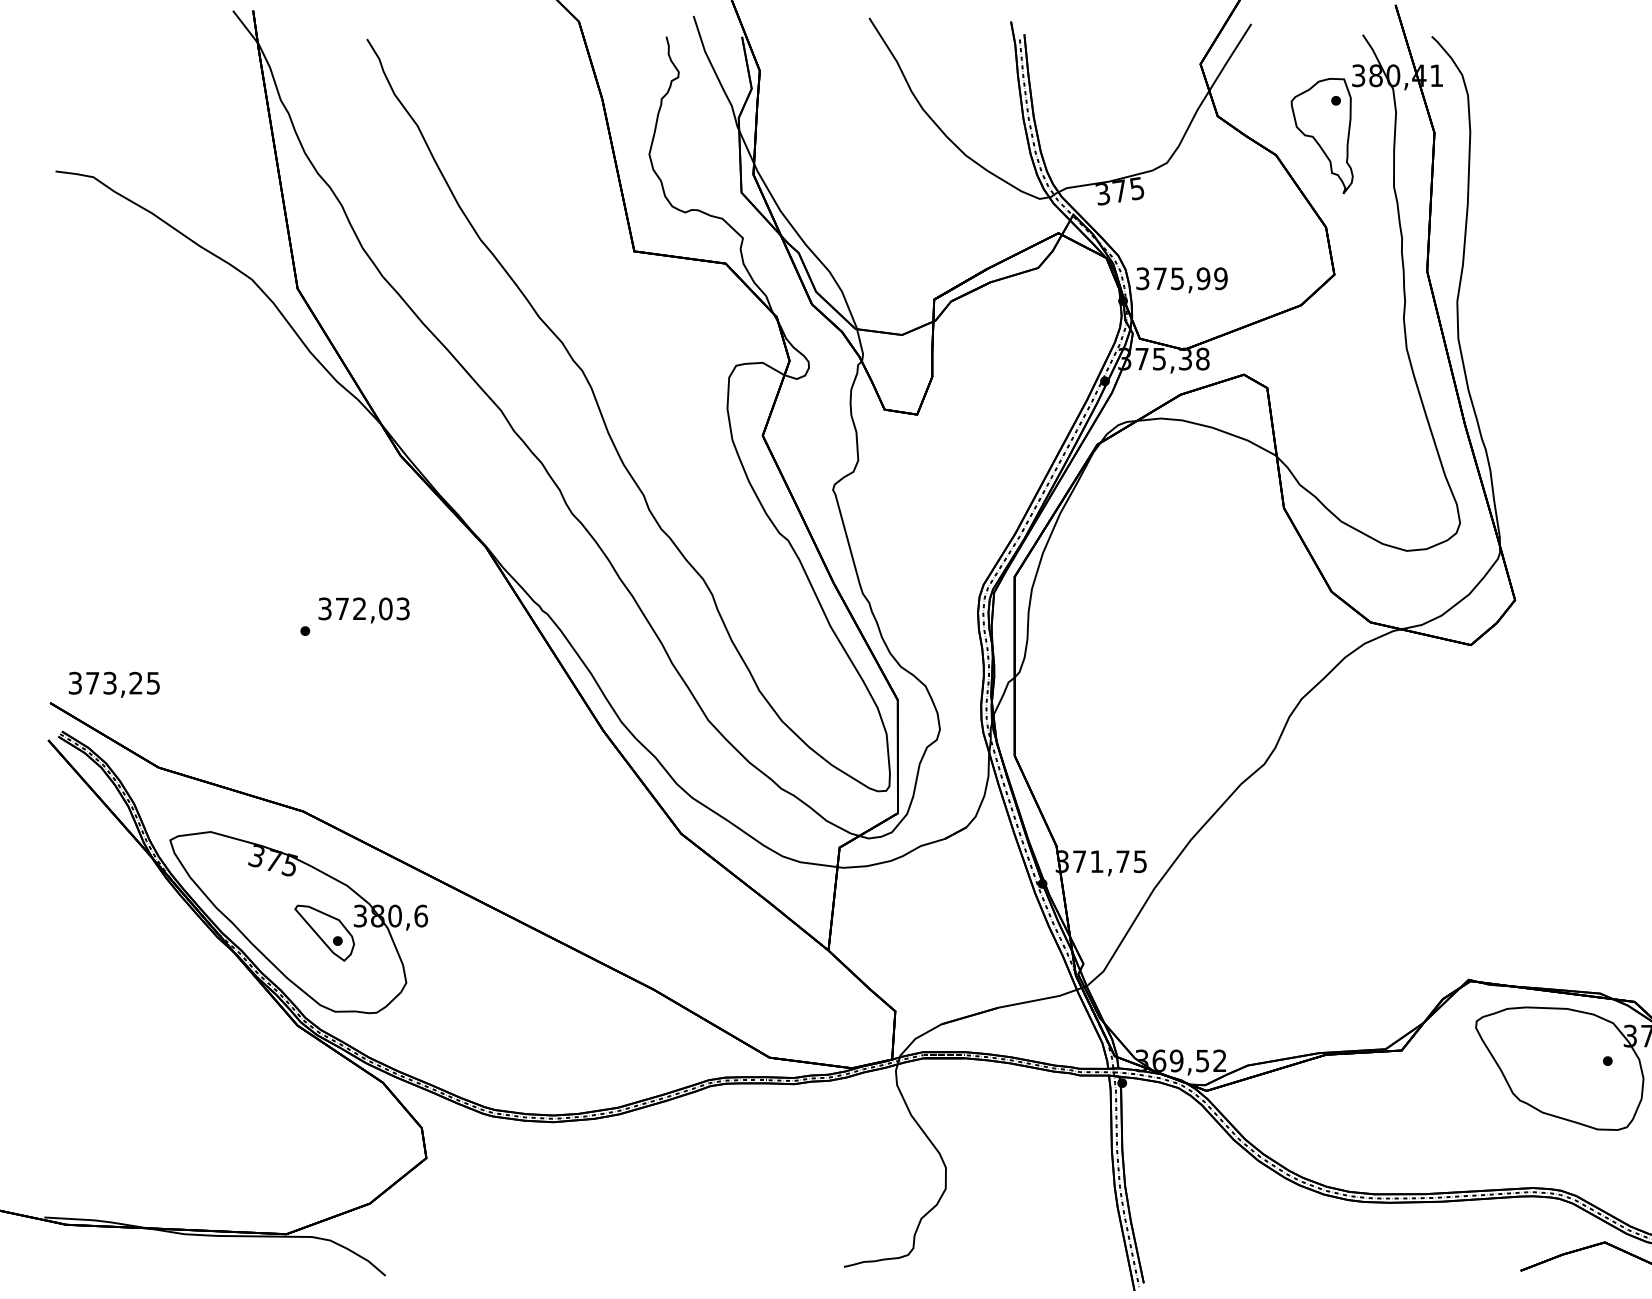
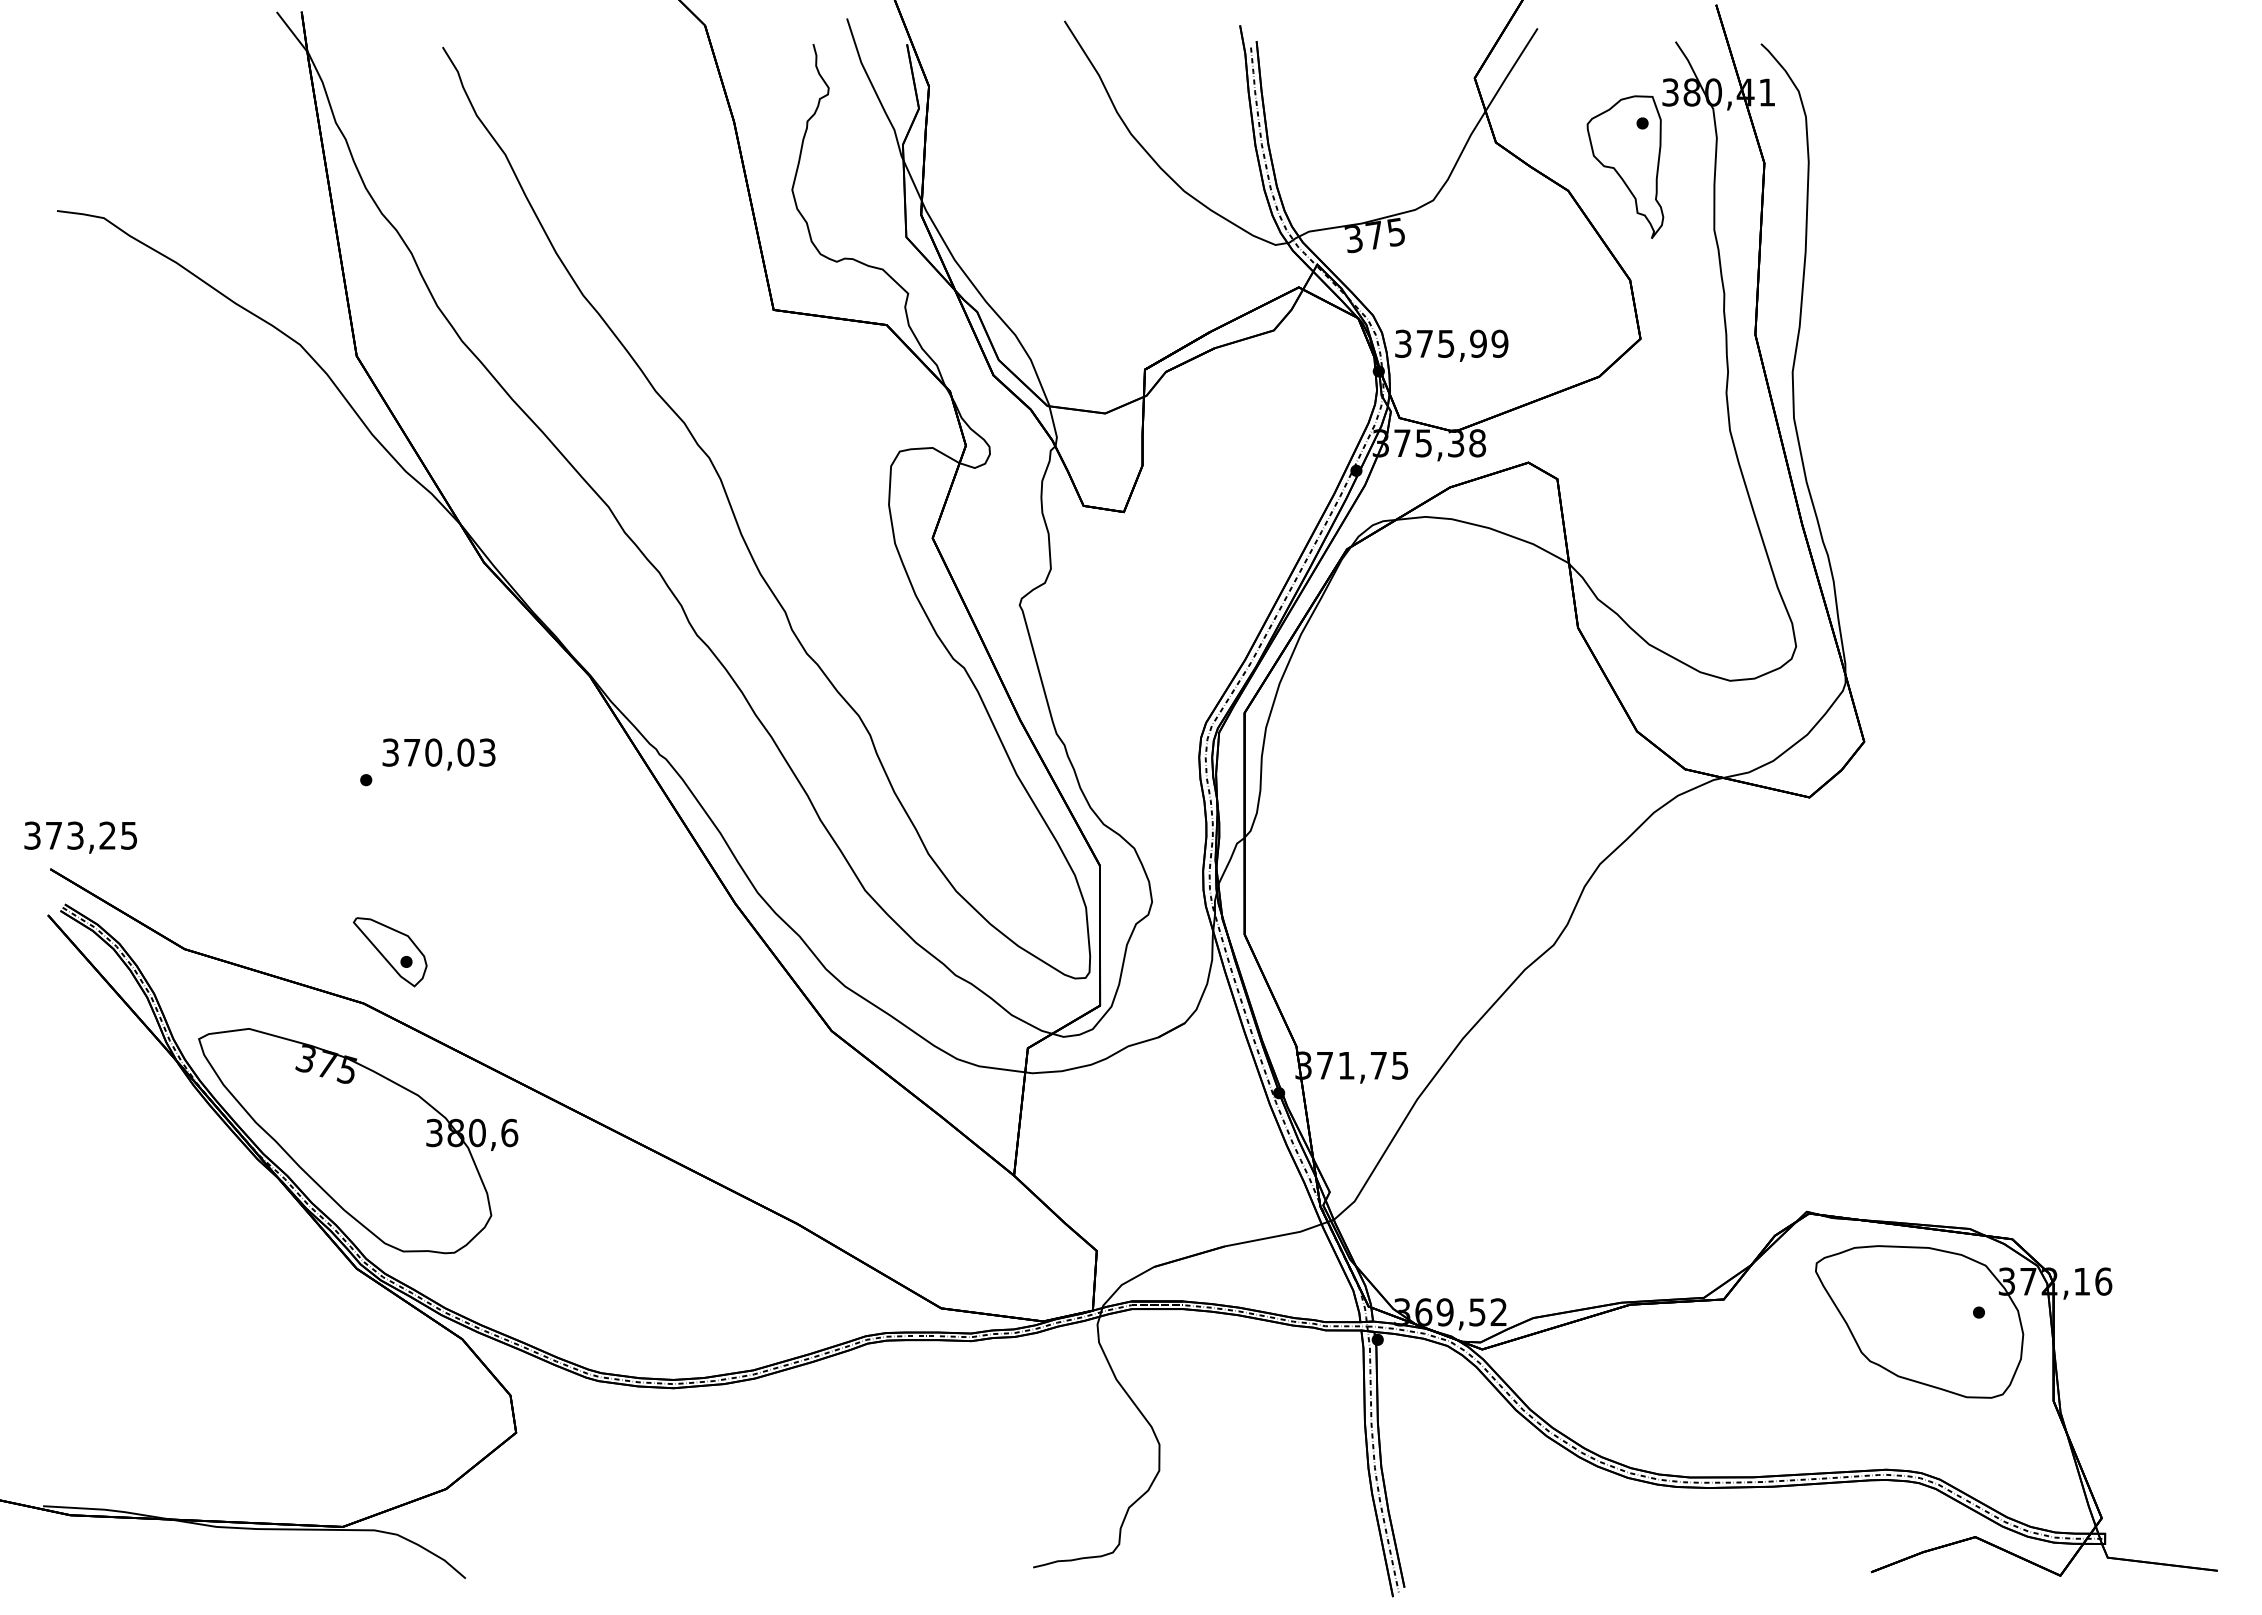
text: (359, 608) -> (433, 752), 372,03 -> 370,03
text: (114, 684) -> (80, 837), moved
part: (324, 933) -> (389, 952), moved

